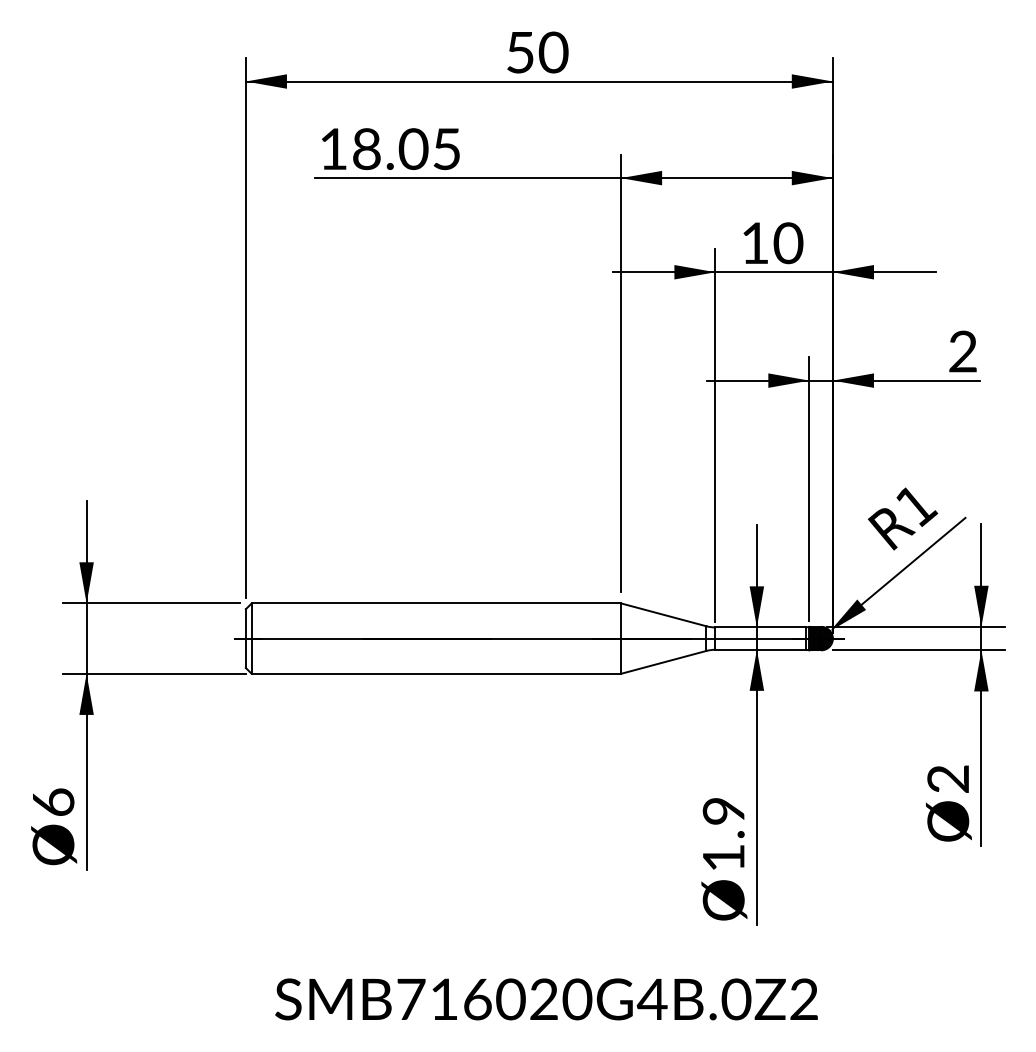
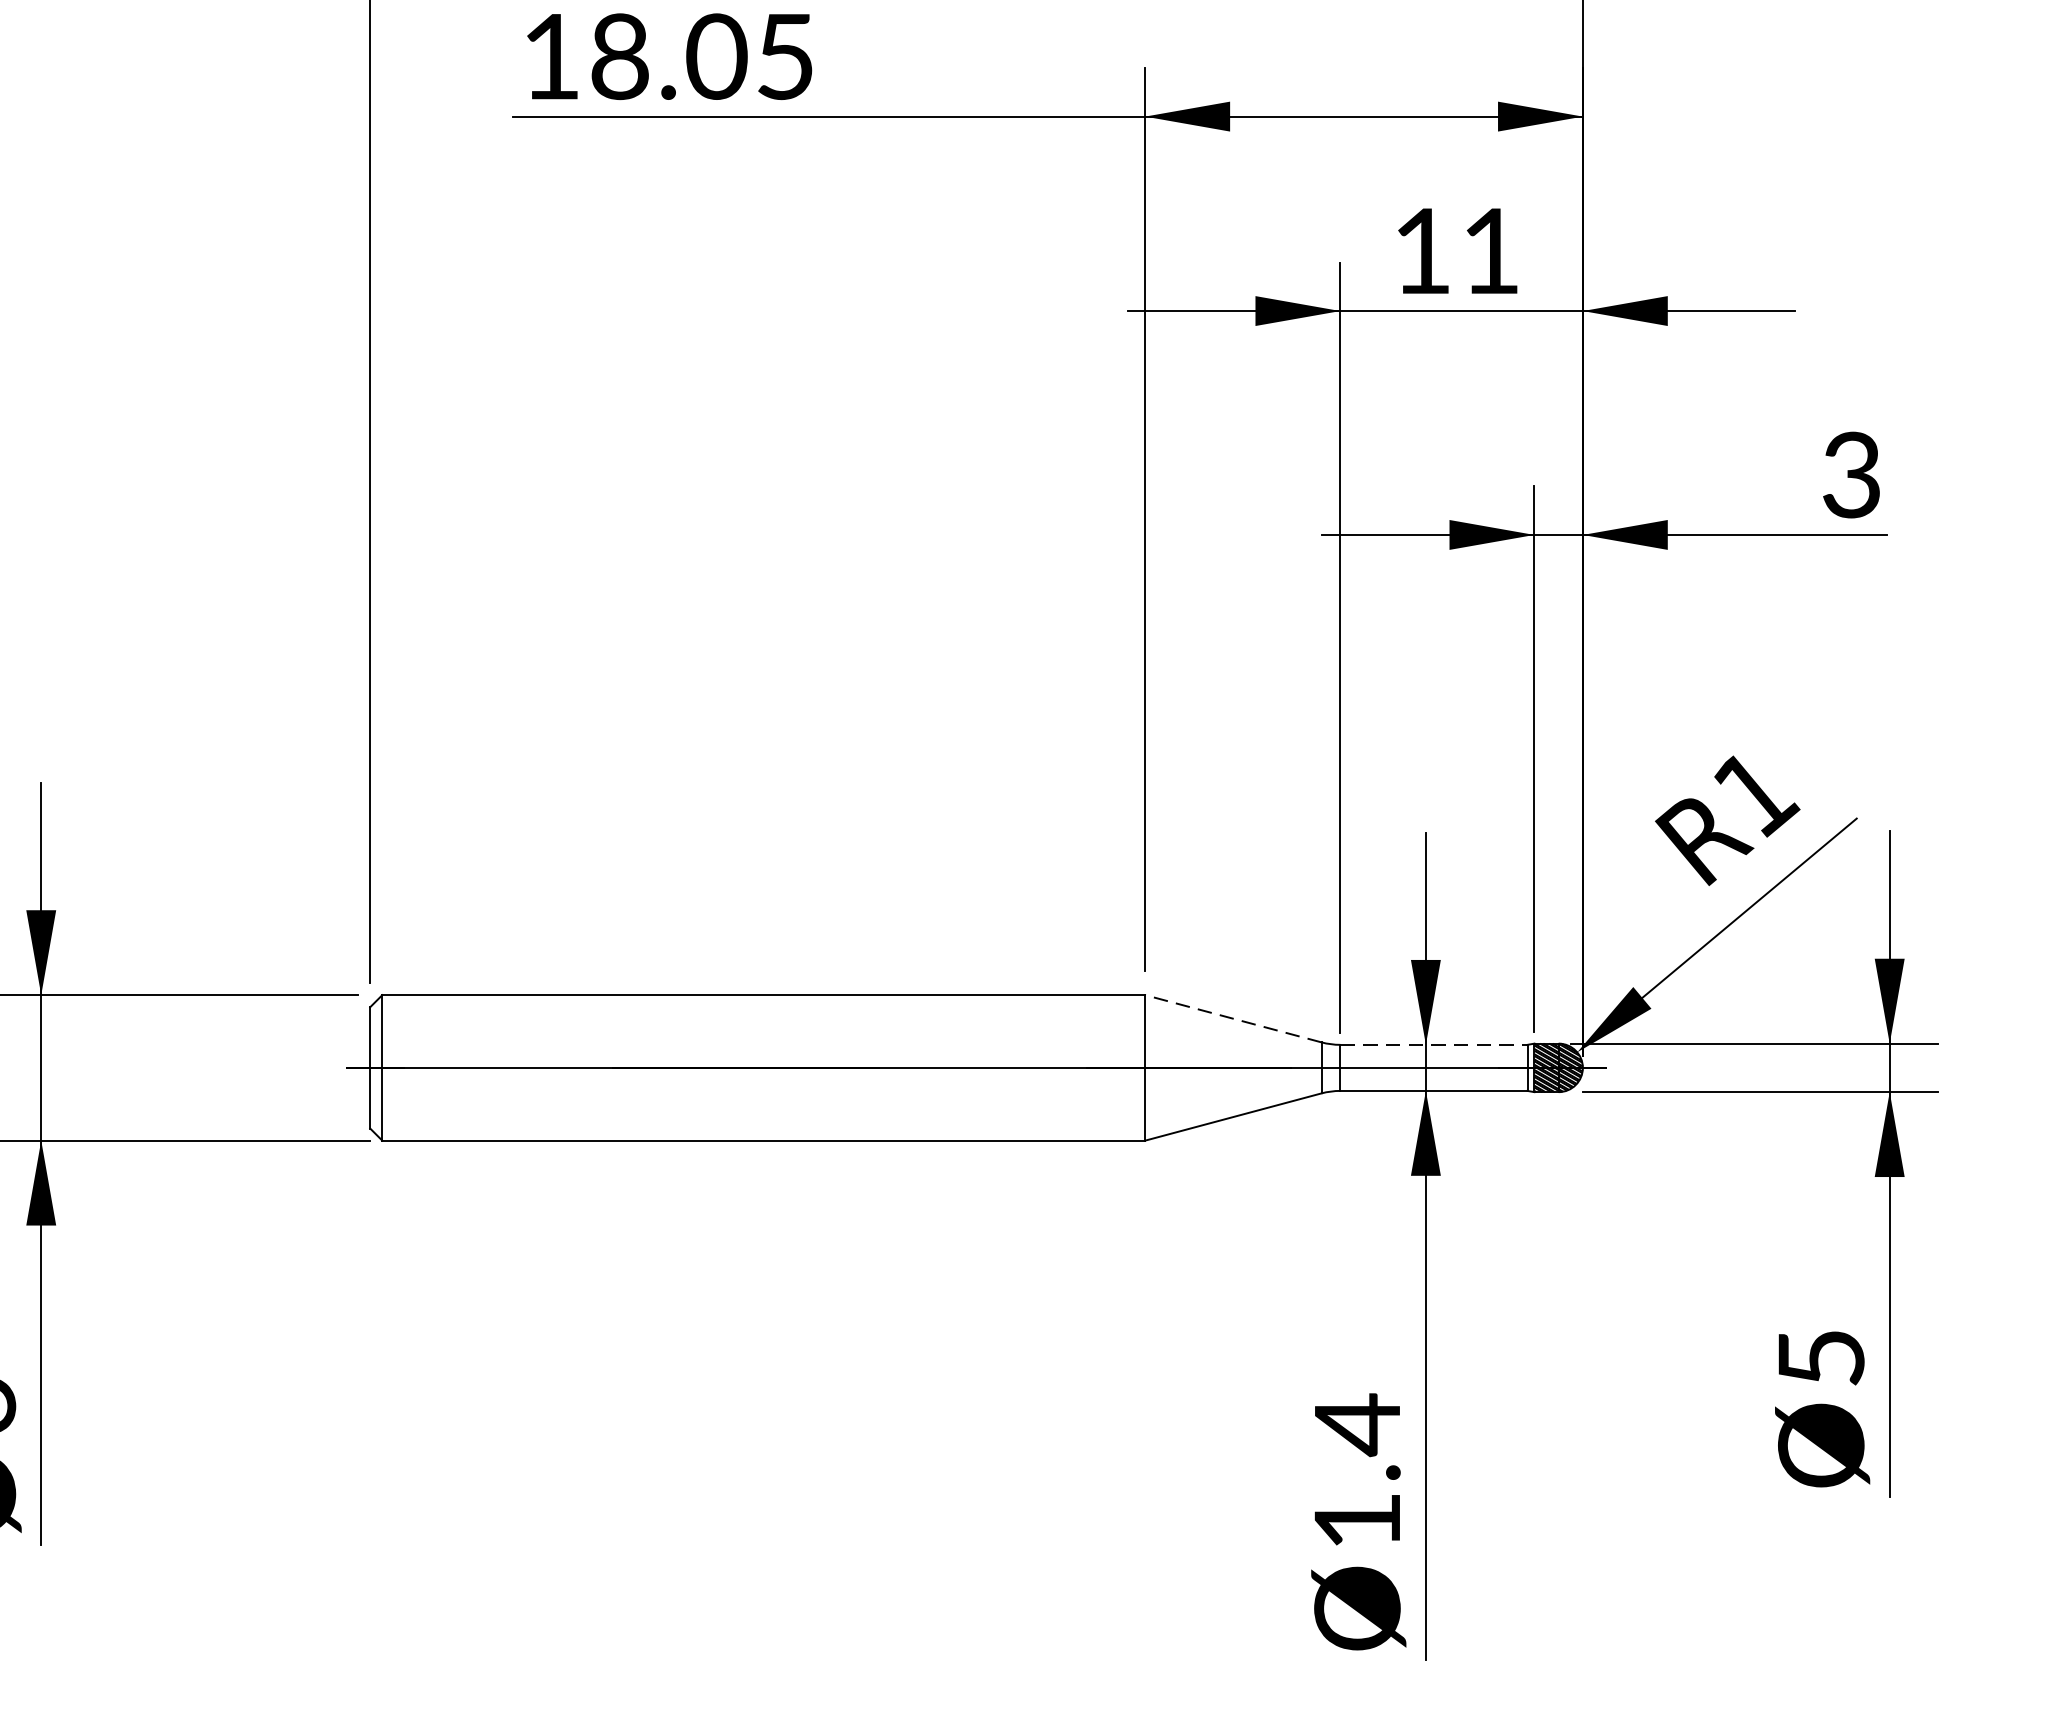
text: (788, 243) -> (1491, 251), 10 -> 11
text: (962, 352) -> (1850, 476), 2 -> 3
line: (663, 614) -> (1232, 1018), solid -> dashed
line: (761, 627) -> (1435, 1044), solid -> dashed
text: (948, 778) -> (1821, 1356), 2 -> 5
text: (723, 811) -> (1356, 1425), 1.9 -> 1.4

